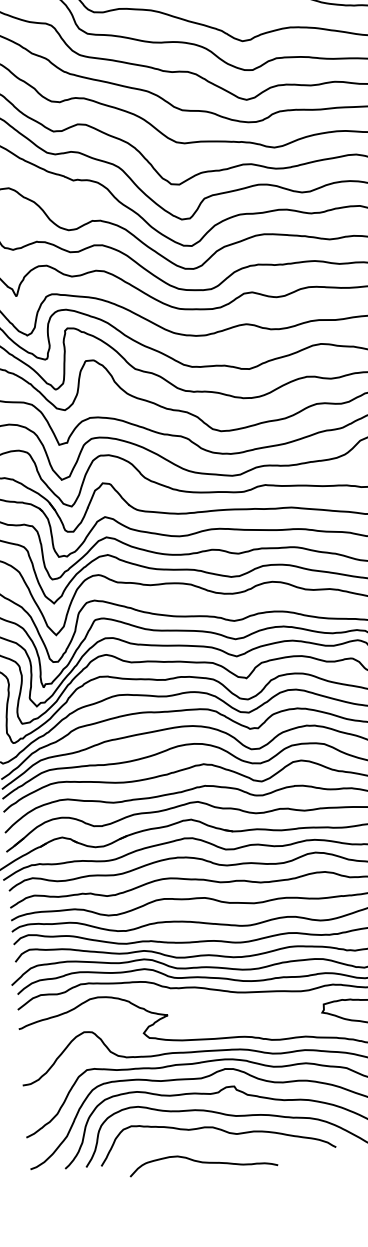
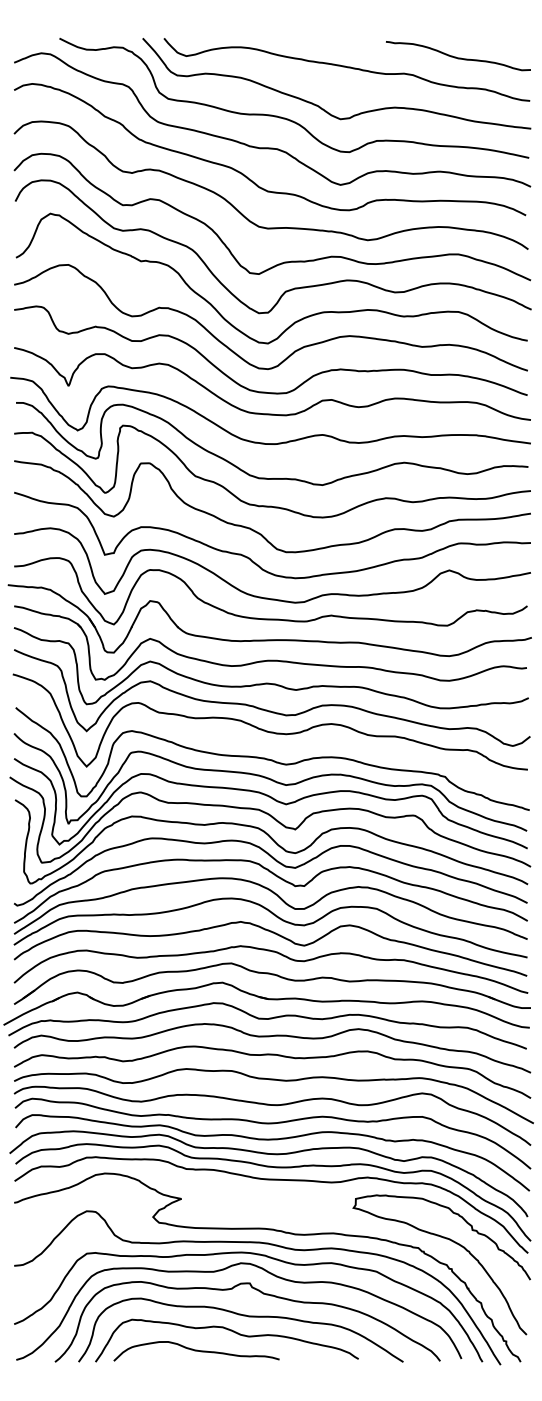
curve: (203, 1163) -> (196, 1351), moved

